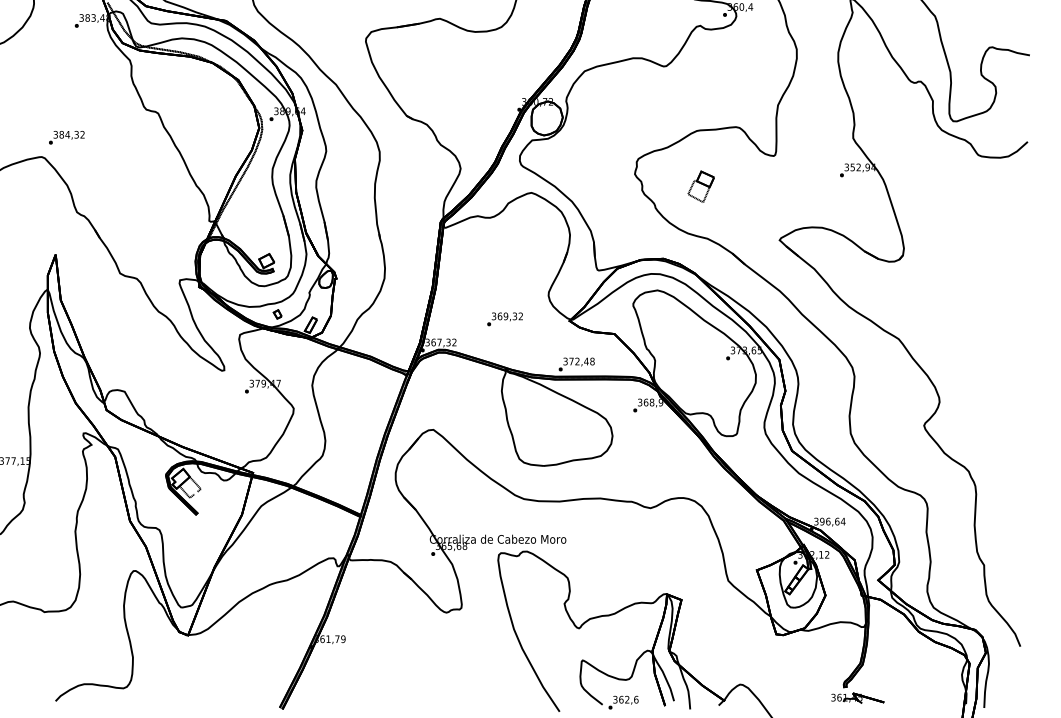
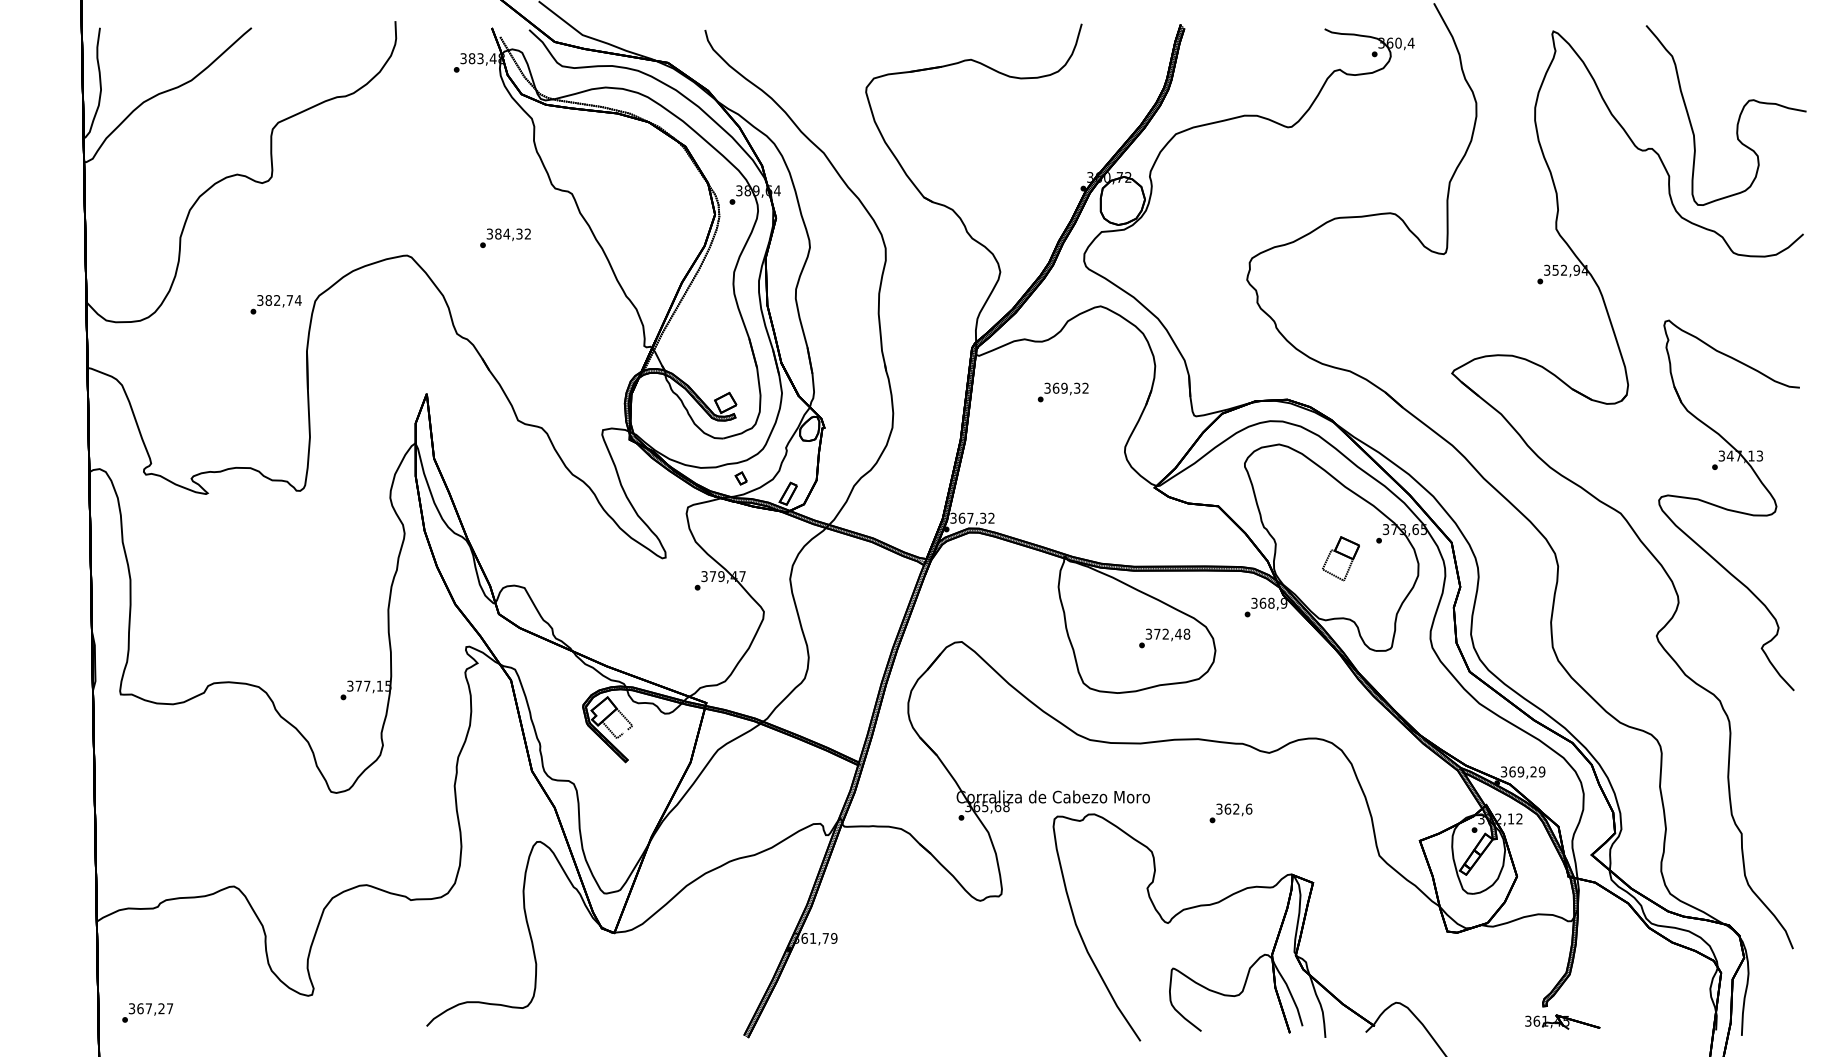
text: (66, 137) -> (505, 237), moved
part: (700, 186) -> (1340, 558), moved
text: (504, 319) -> (1062, 392), moved
part: (974, 333) -> (1728, 505), added
text: (576, 364) -> (1164, 638), moved
text: (832, 521) -> (1527, 771), 396,64 -> 369,29
text: (623, 702) -> (1230, 813), moved

